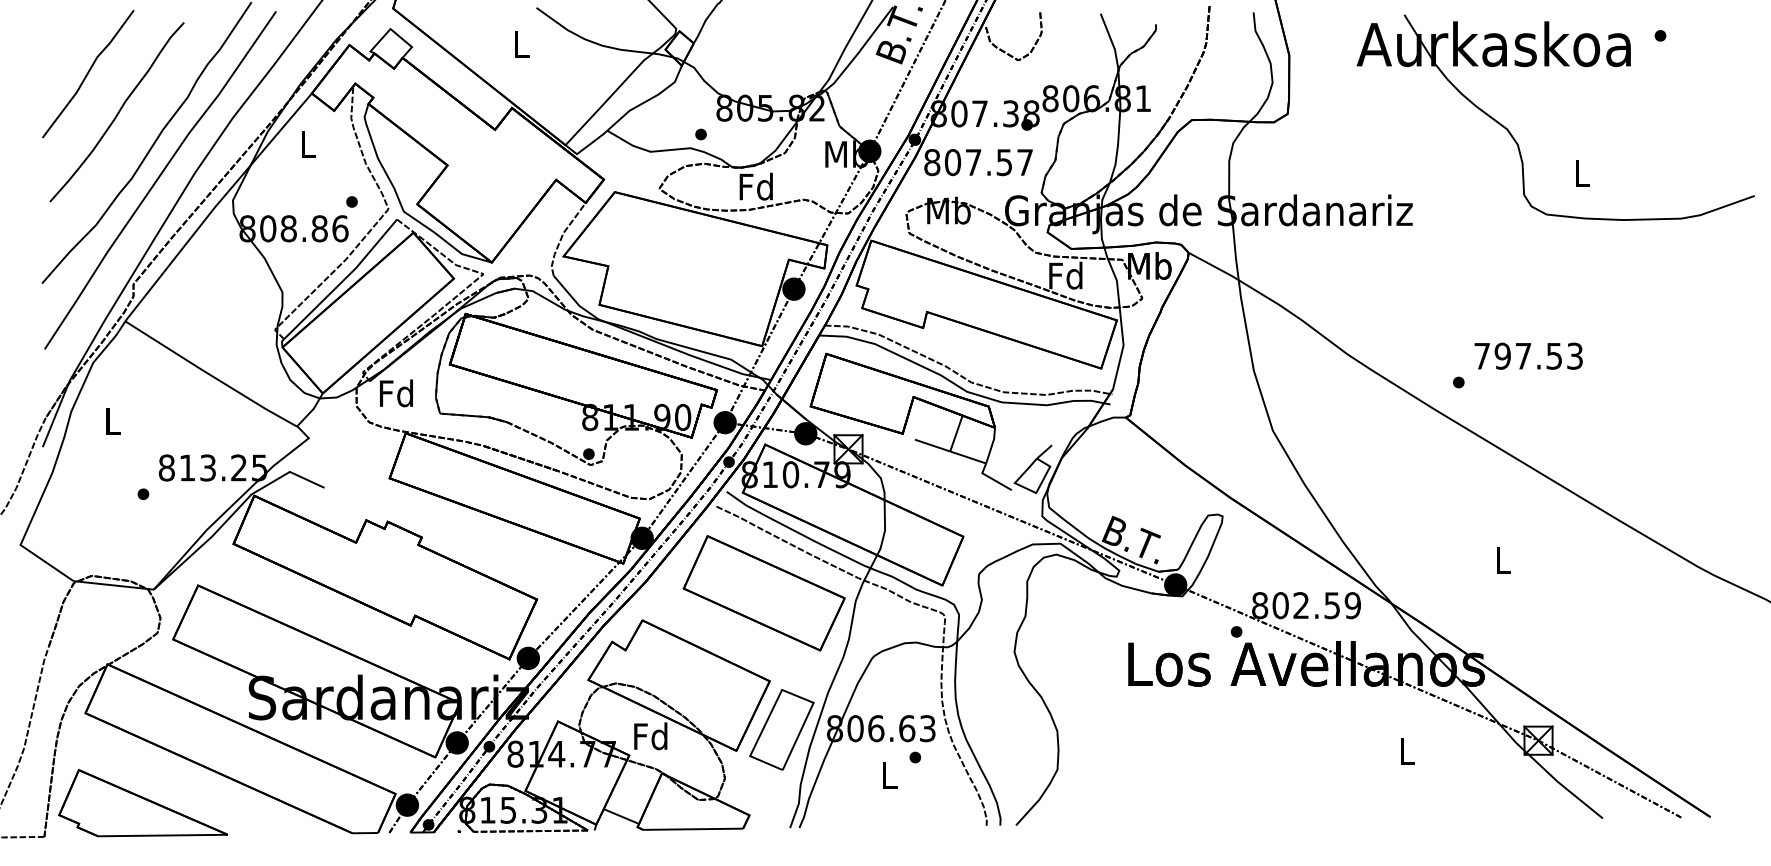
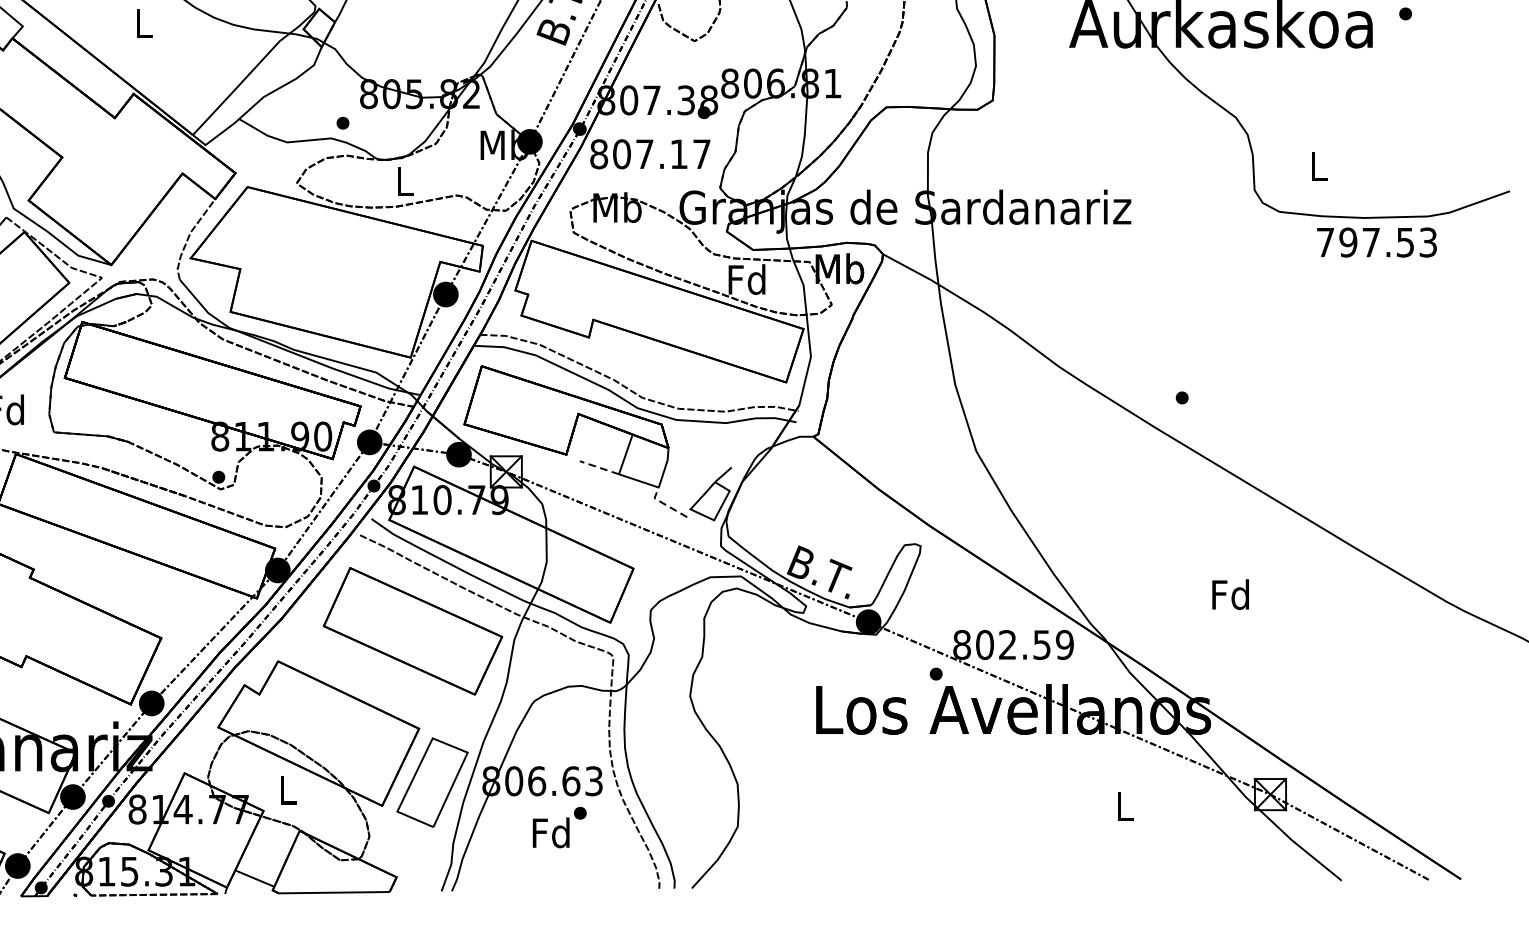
text: (1003, 162) -> (677, 154), 807.57 -> 807.17
text: (755, 186) -> (403, 180), Fd -> L
text: (1528, 355) -> (1376, 241), moved
line: (932, 445) -> (599, 467), solid -> dashed
line: (991, 478) -> (664, 504), solid -> dashed
text: (1502, 560) -> (1230, 595), L -> Fd
text: (650, 736) -> (287, 789), Fd -> L
text: (888, 775) -> (550, 833), L -> Fd

